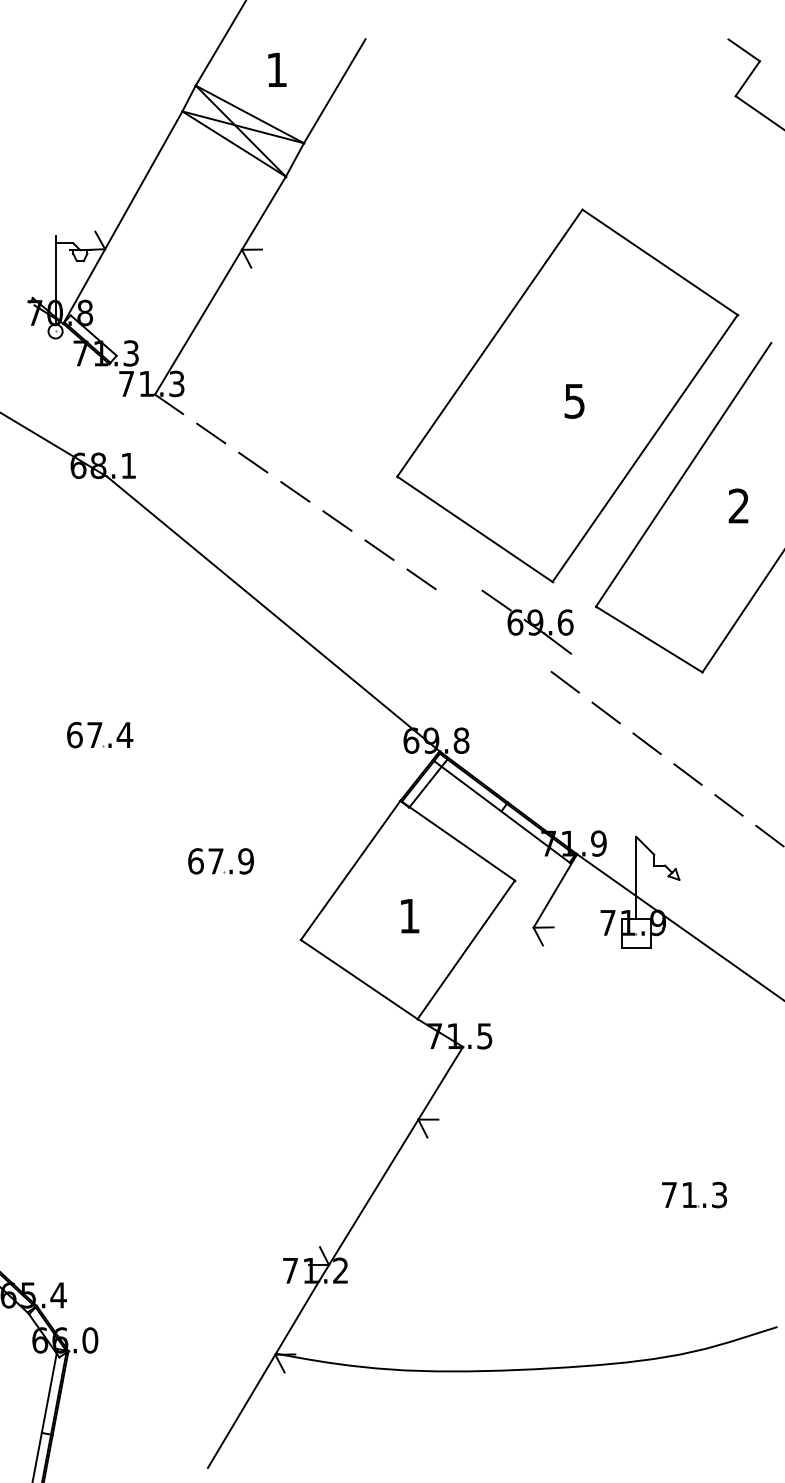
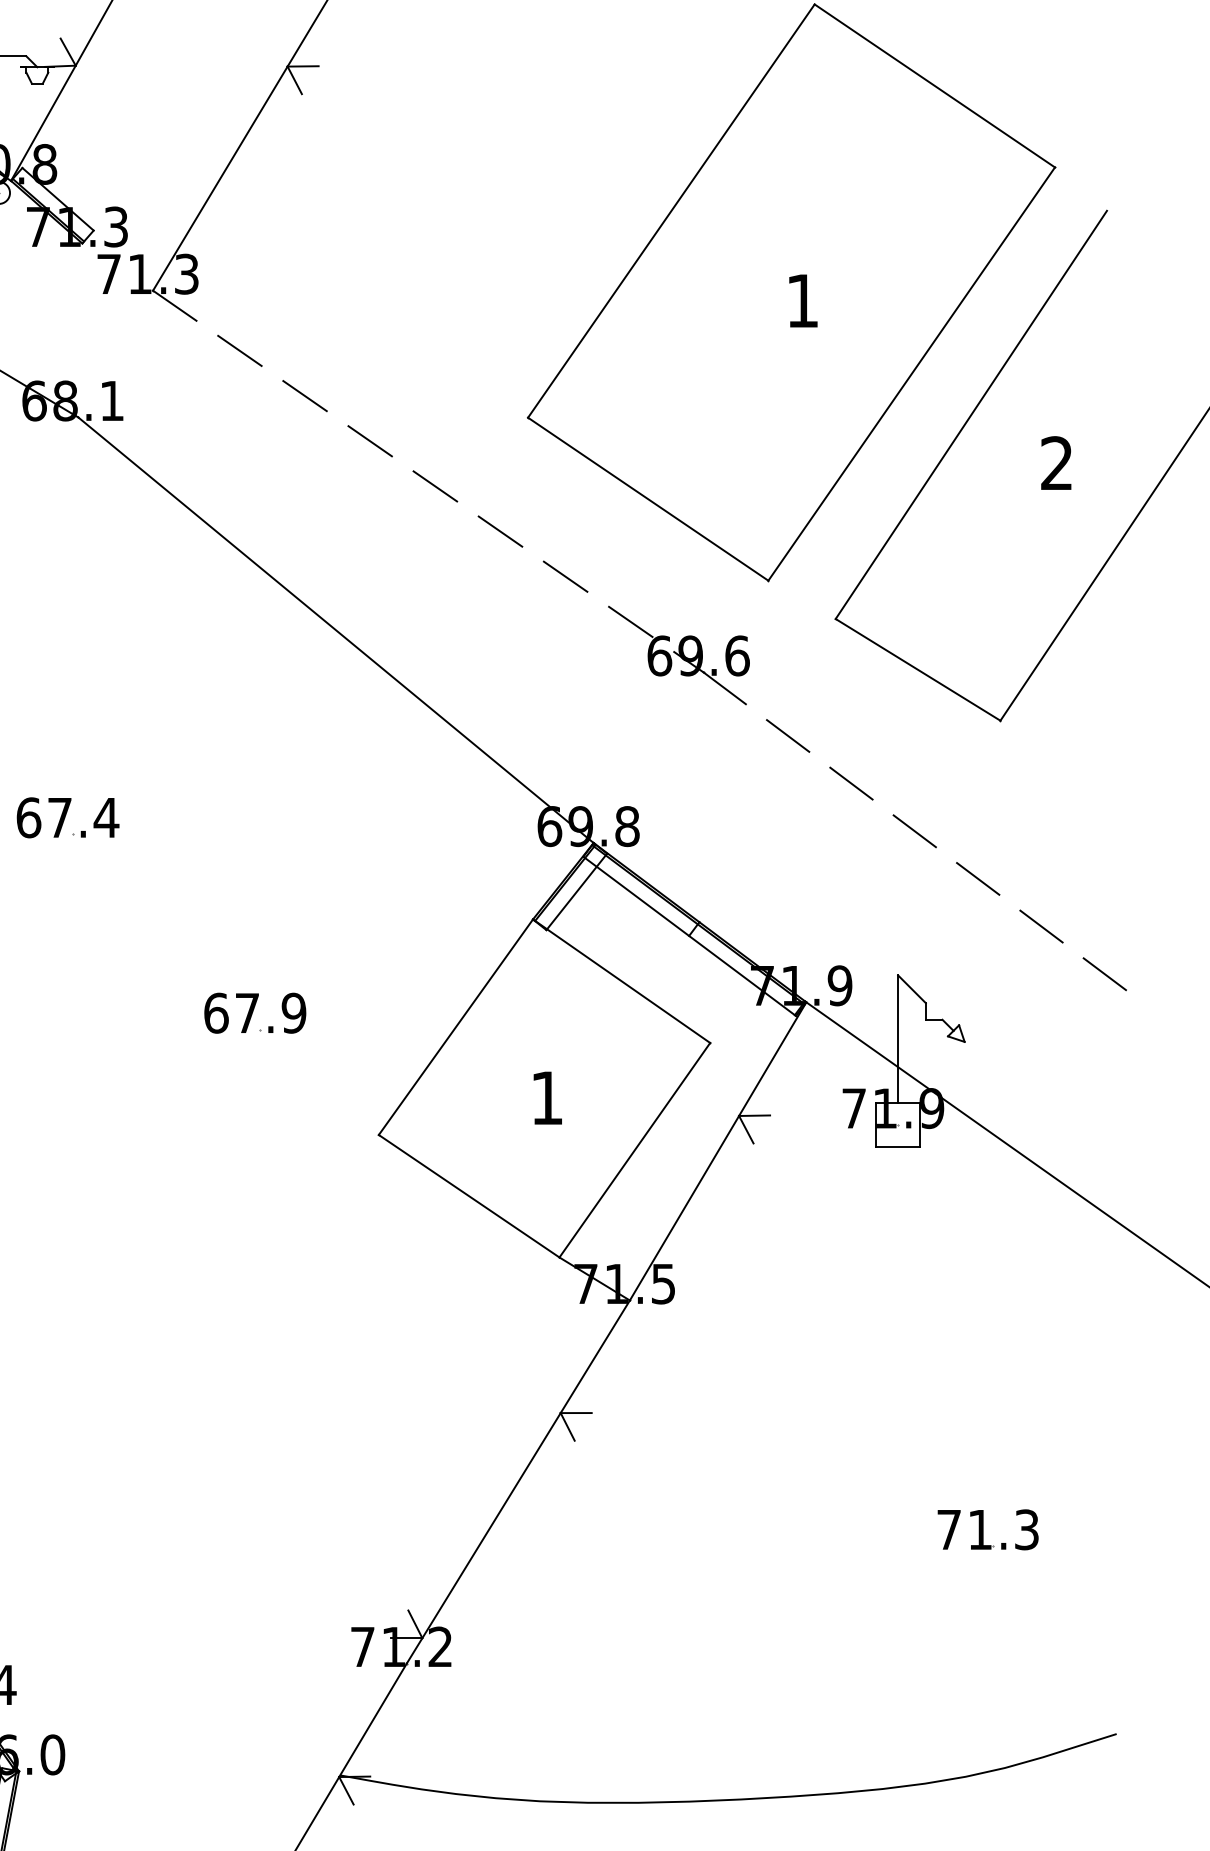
text: (574, 401) -> (802, 301), 5 -> 1
part: (527, 621) -> (678, 654), moved
line: (498, 986) -> (684, 1206), added

